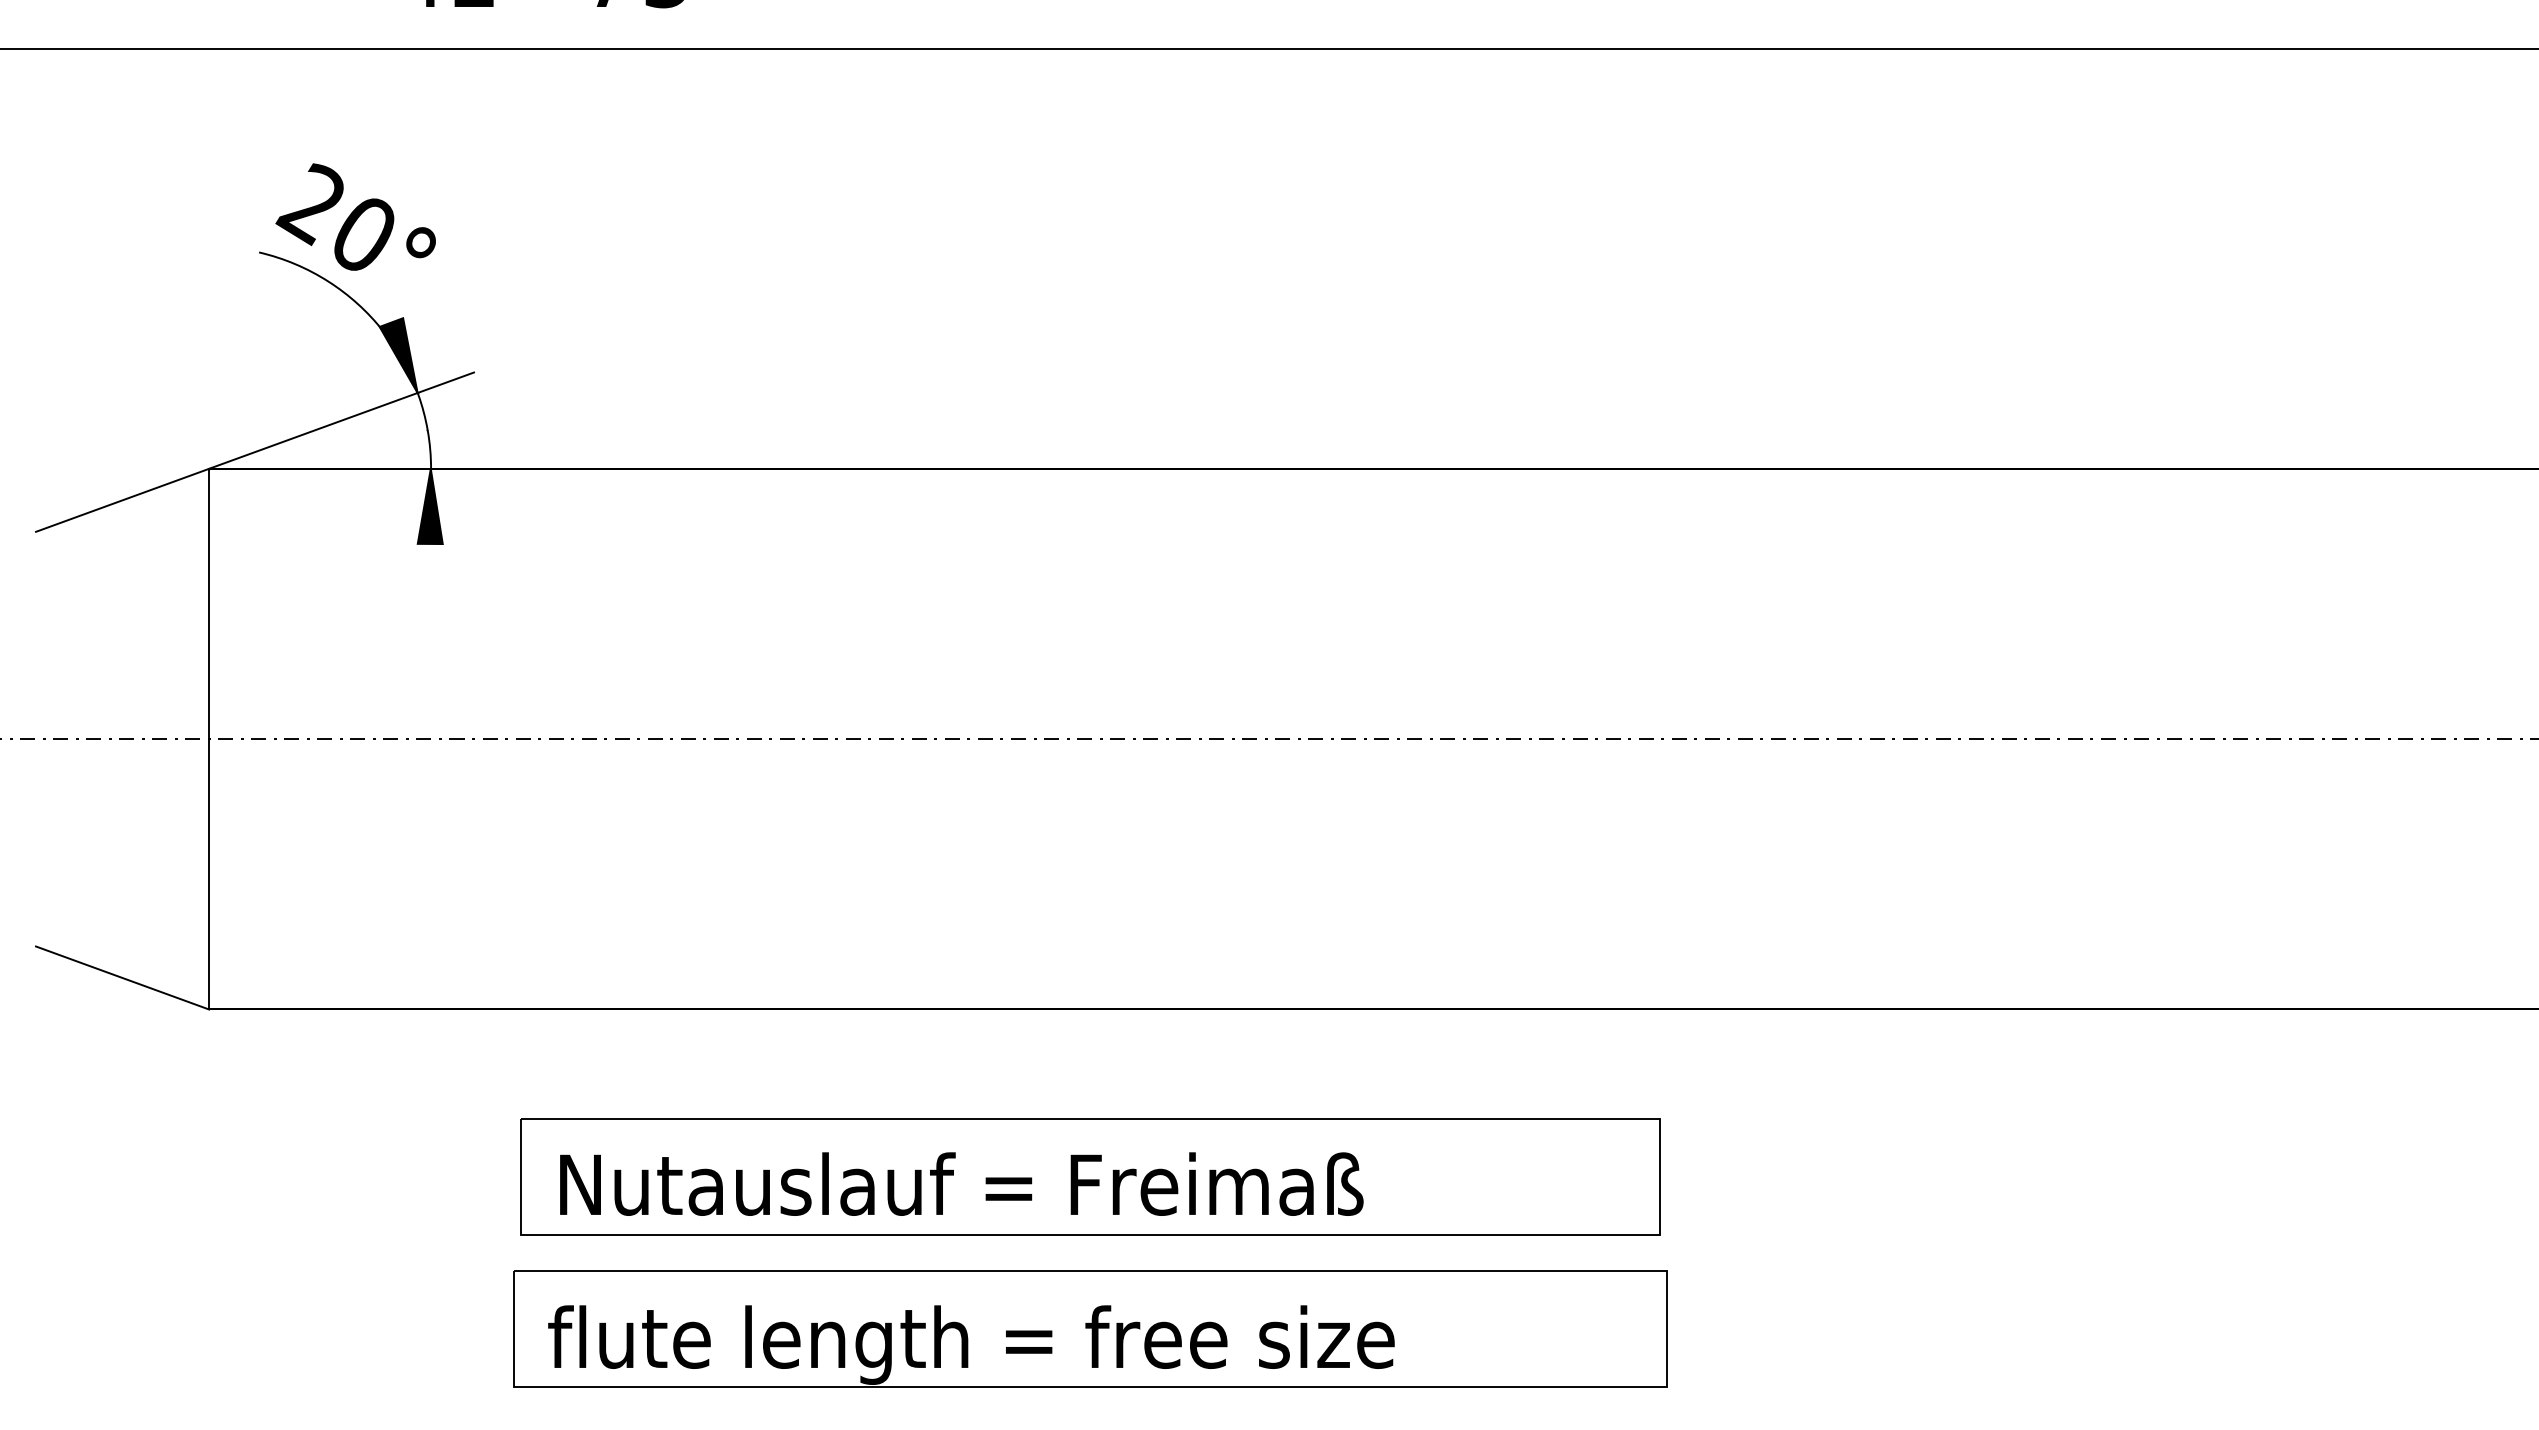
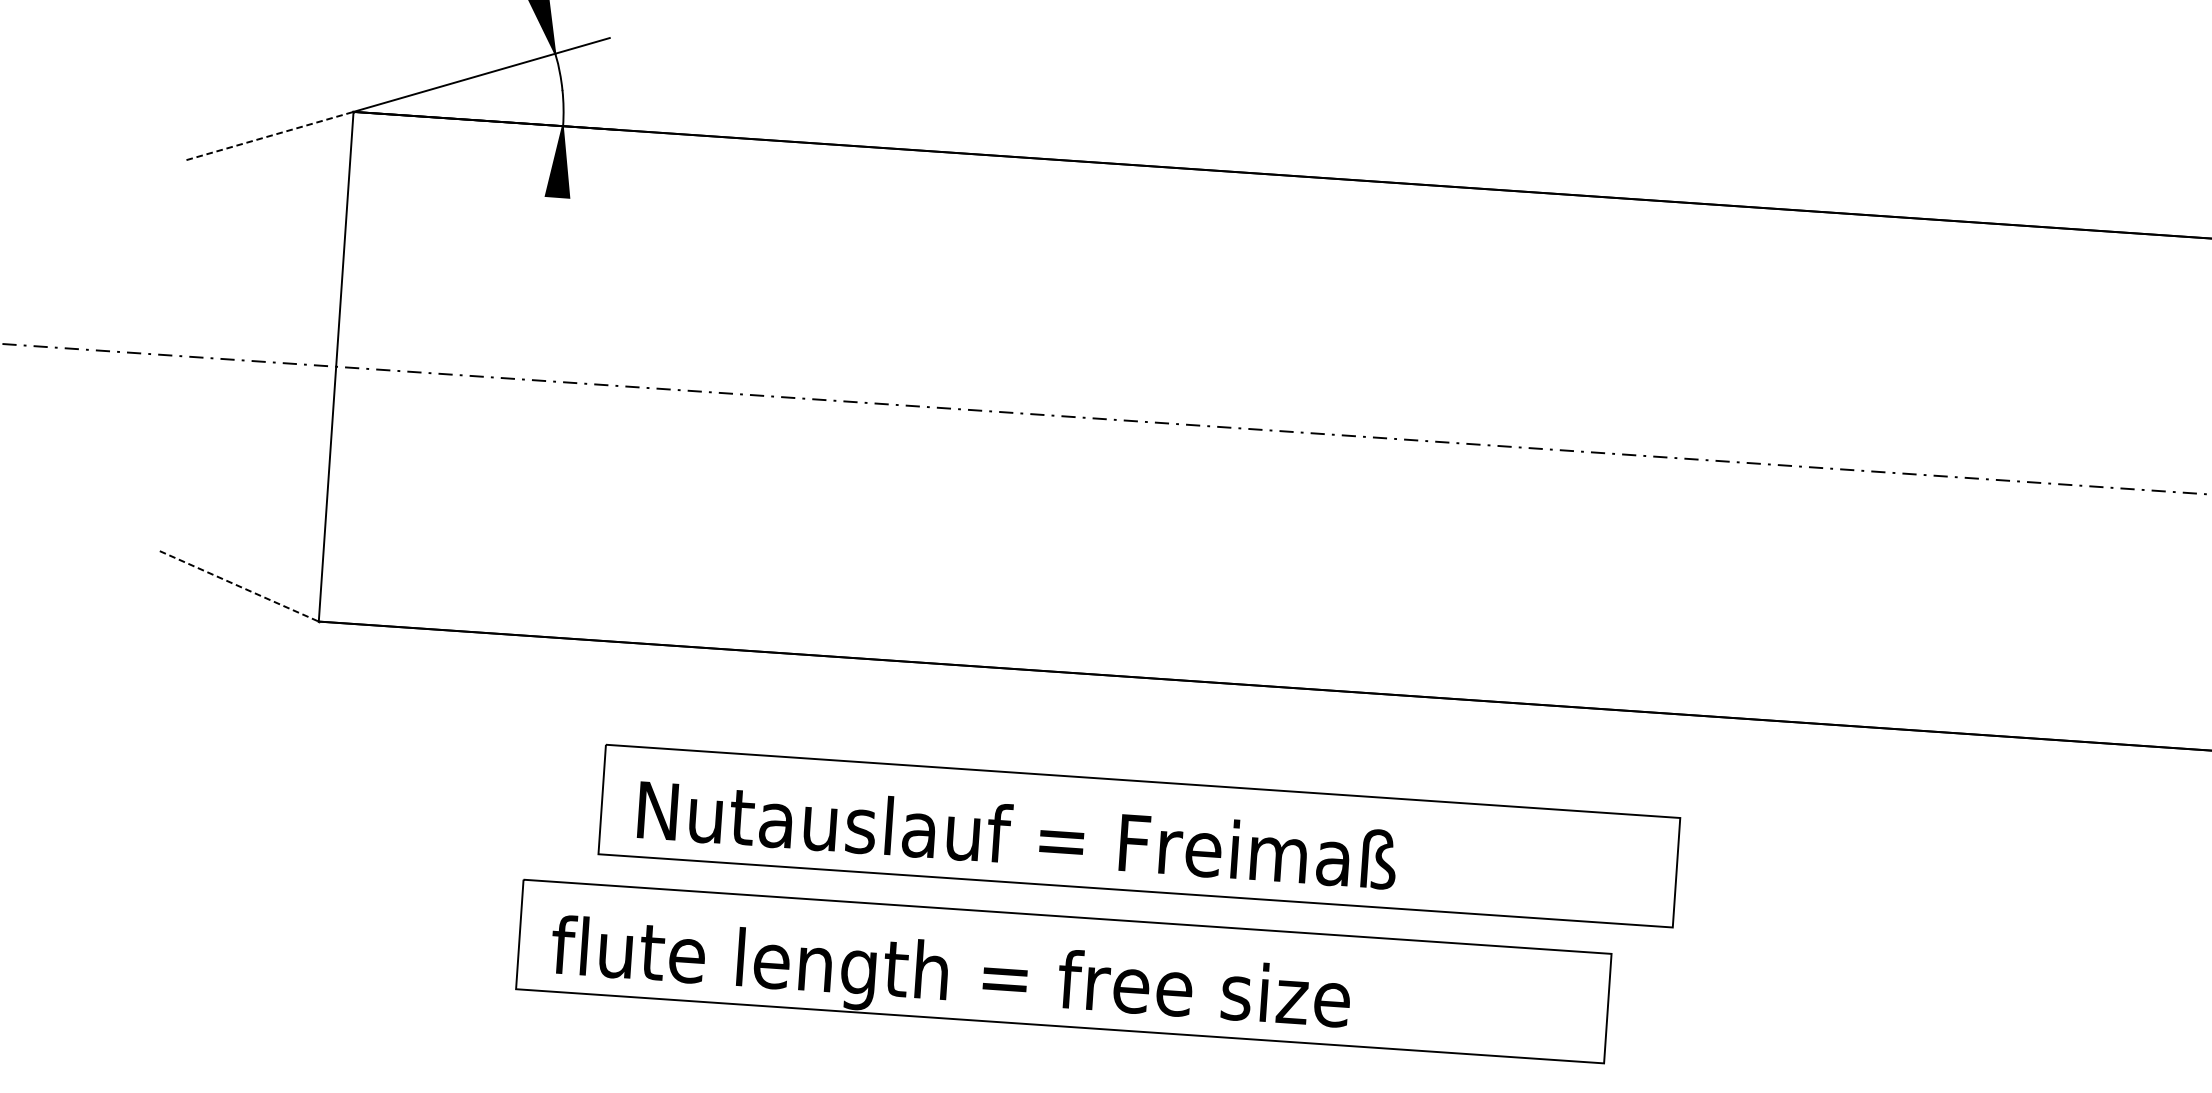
line: (122, 500) -> (270, 136), solid -> dashed
line: (122, 977) -> (239, 585), solid -> dashed
part: (1090, 1328) -> (1063, 970), moved

